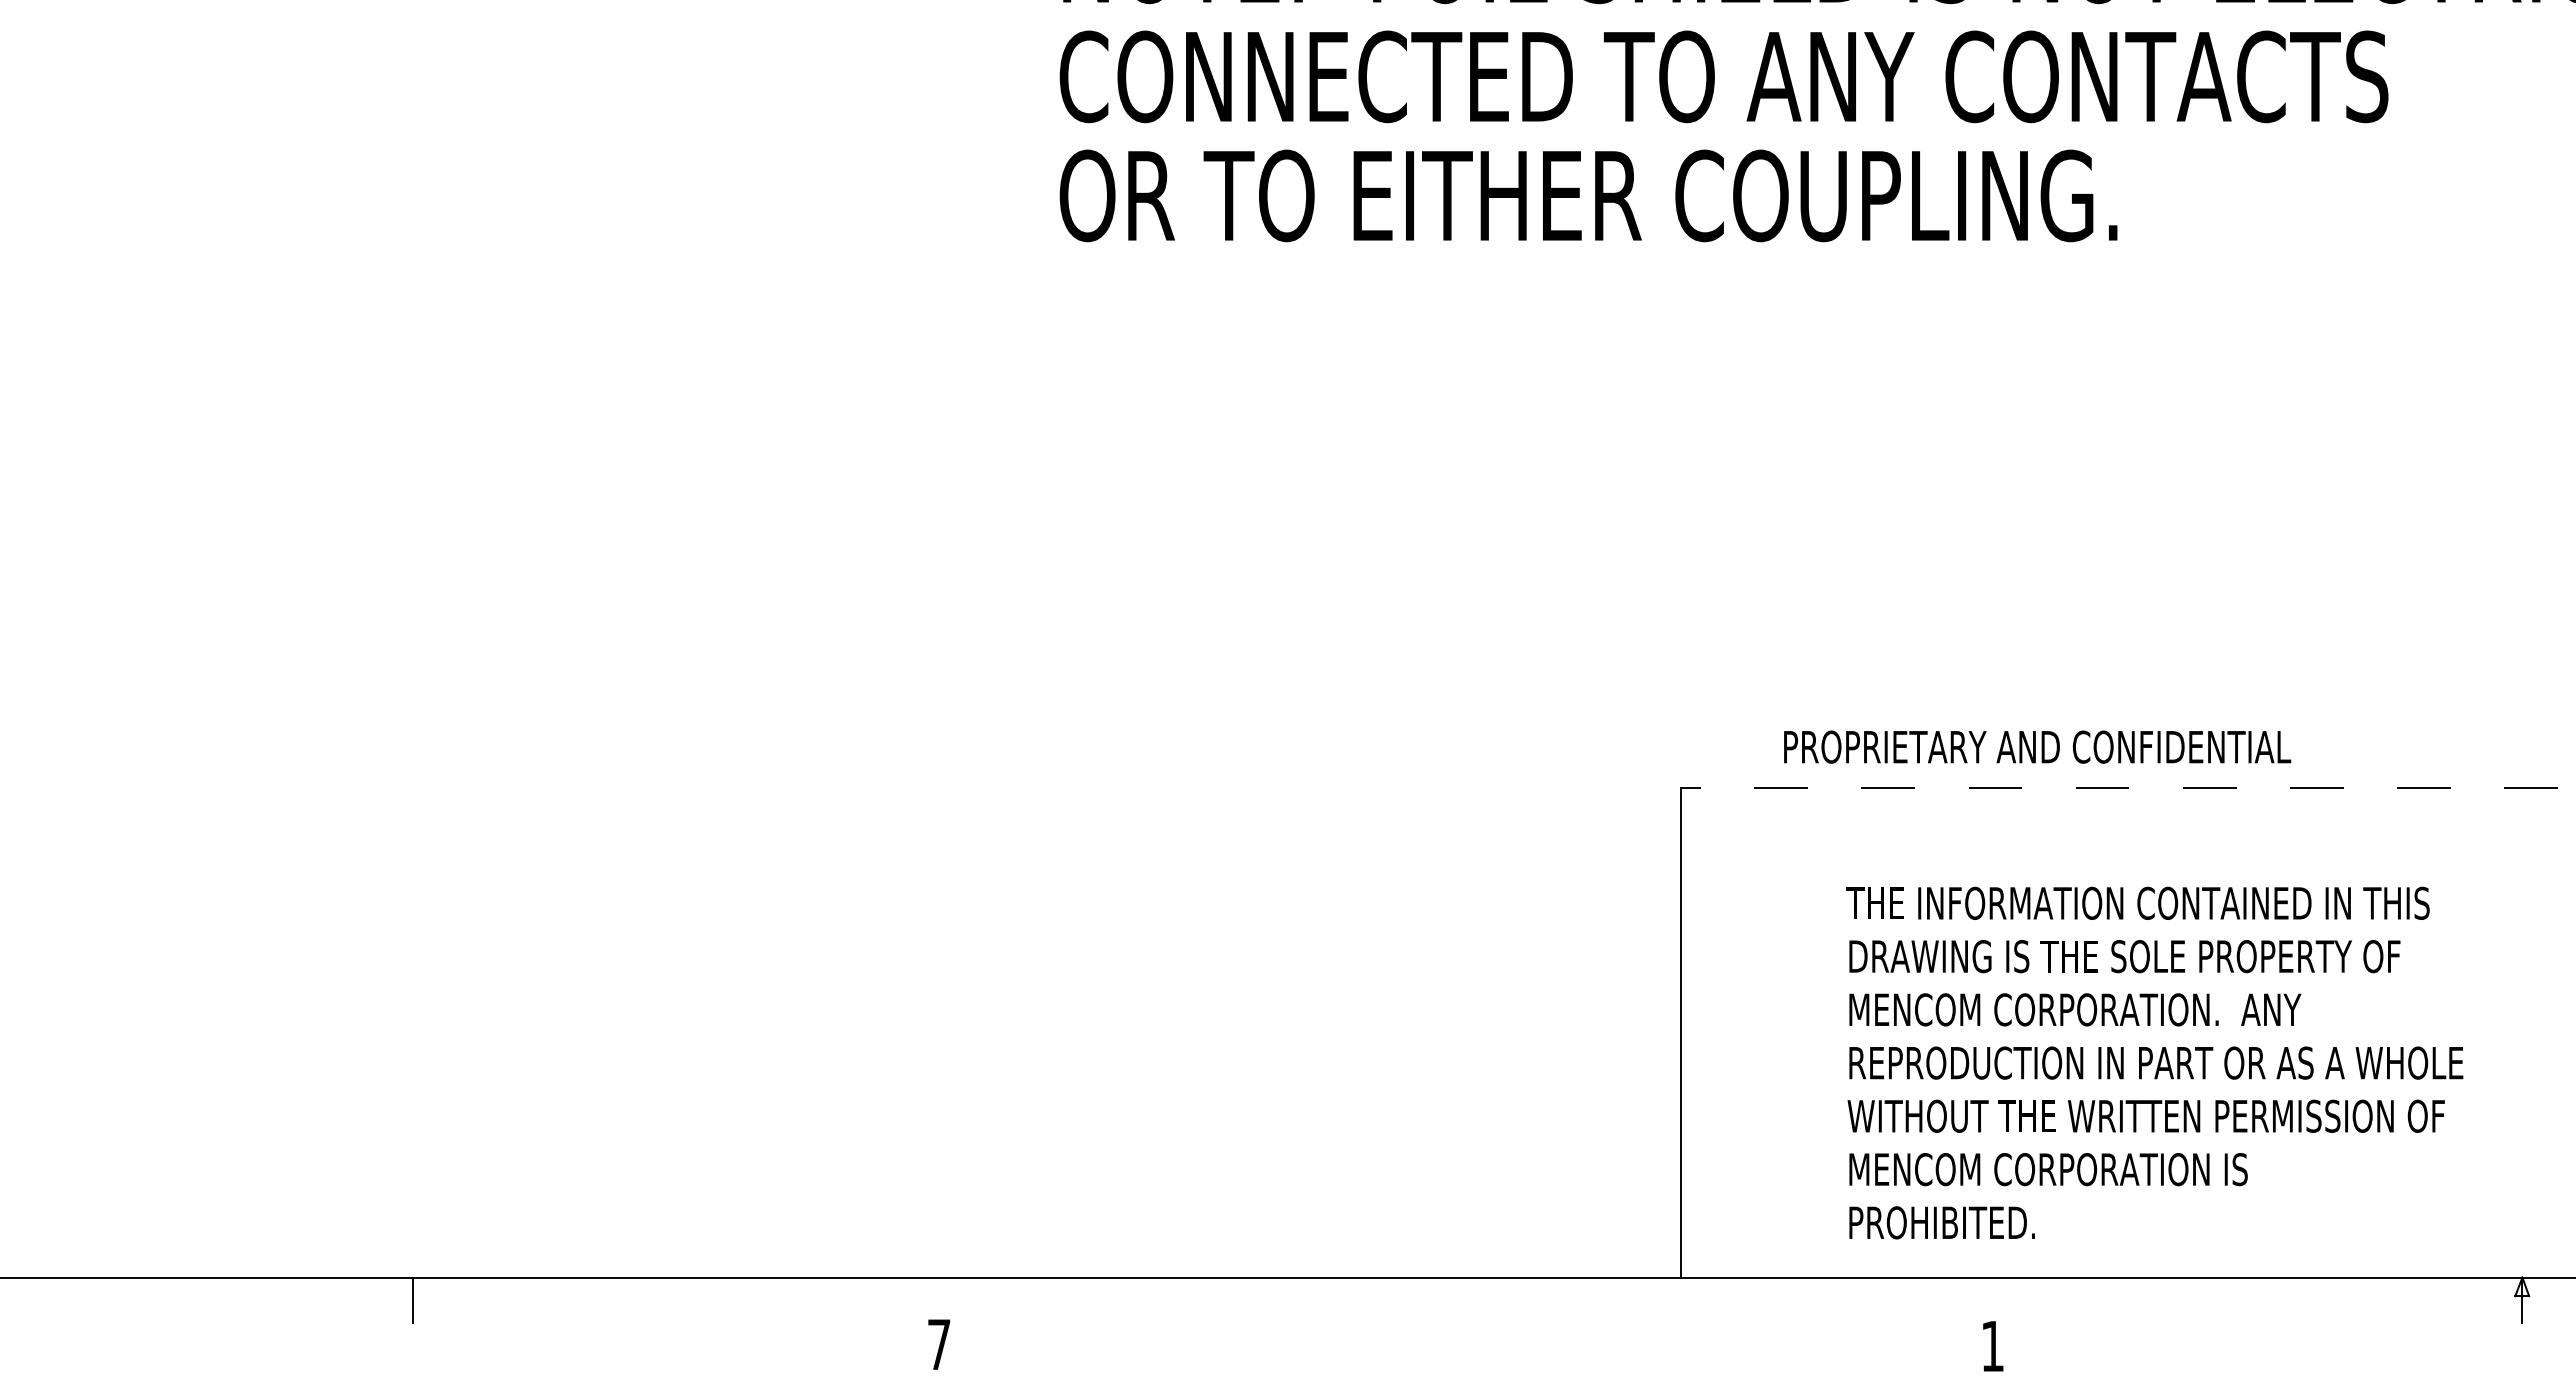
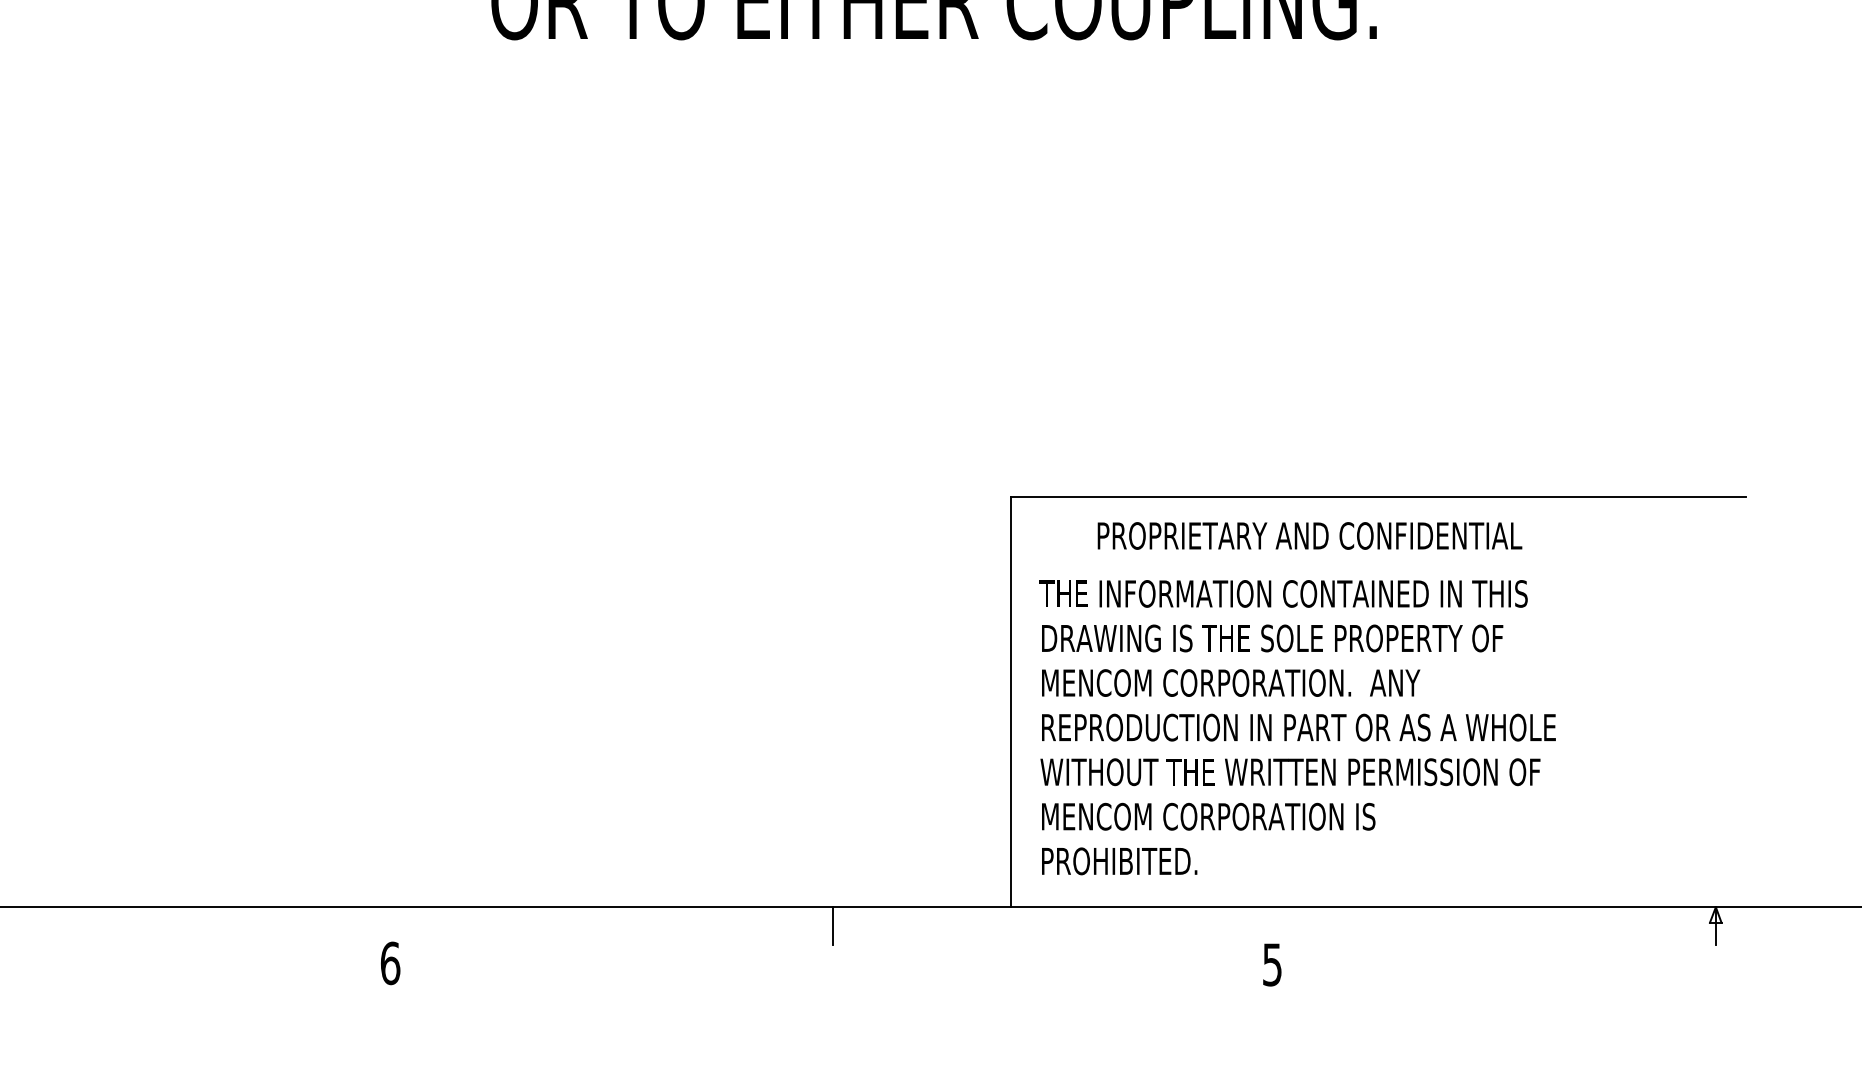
text: (2037, 746) -> (1309, 535), moved
line: (2119, 787) -> (1378, 496), dashed -> solid
text: (2154, 1062) -> (1297, 727), moved
line: (1467, 1300) -> (832, 926), added
text: (939, 1344) -> (390, 963), 7 -> 6
text: (1992, 1346) -> (1272, 964), 1 -> 5

